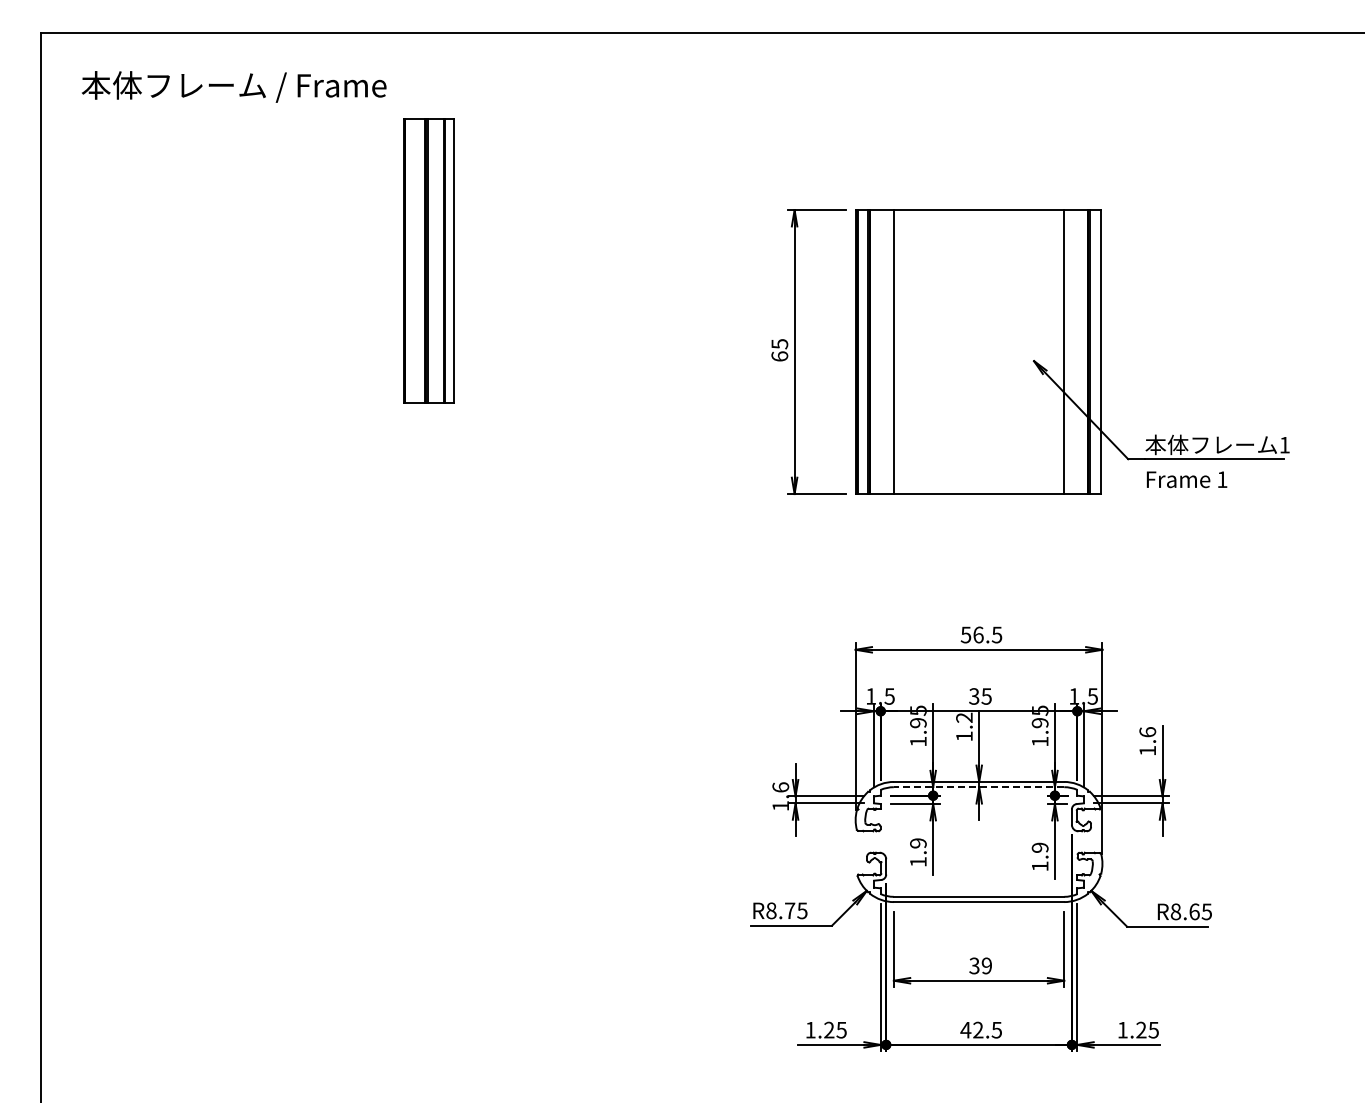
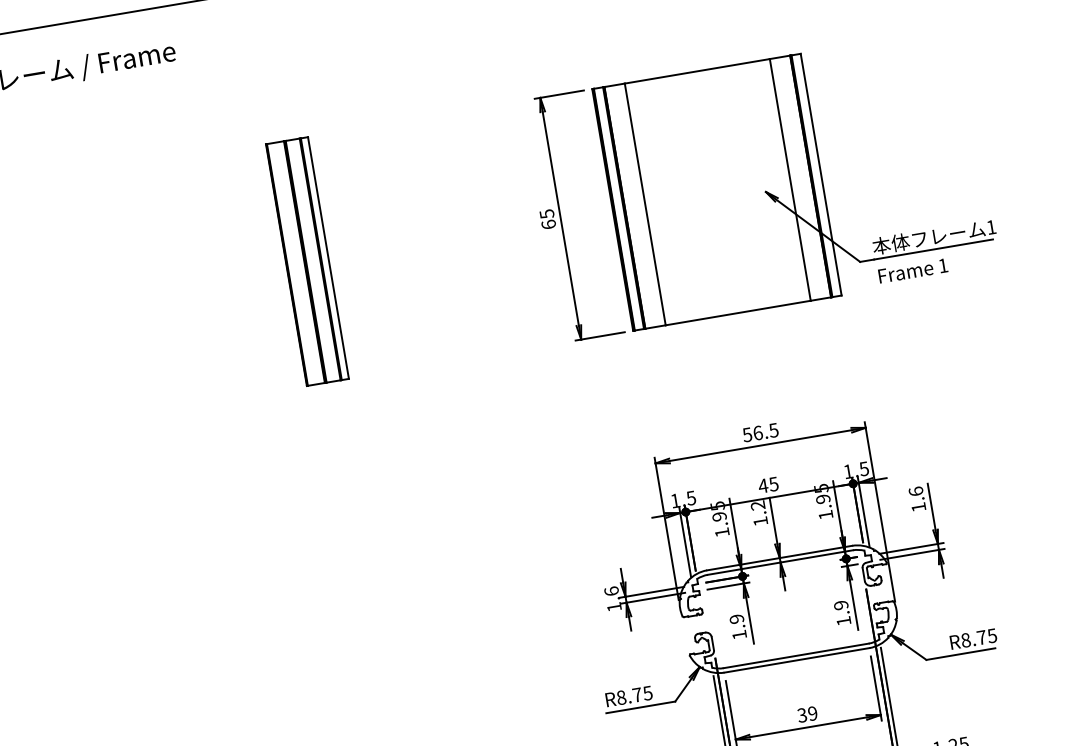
part: (428, 260) -> (306, 261), moved
text: (973, 696) -> (762, 486), 35 -> 45
line: (978, 787) -> (779, 562), dashed -> solid
text: (1194, 911) -> (981, 637), R8.65 -> R8.75

